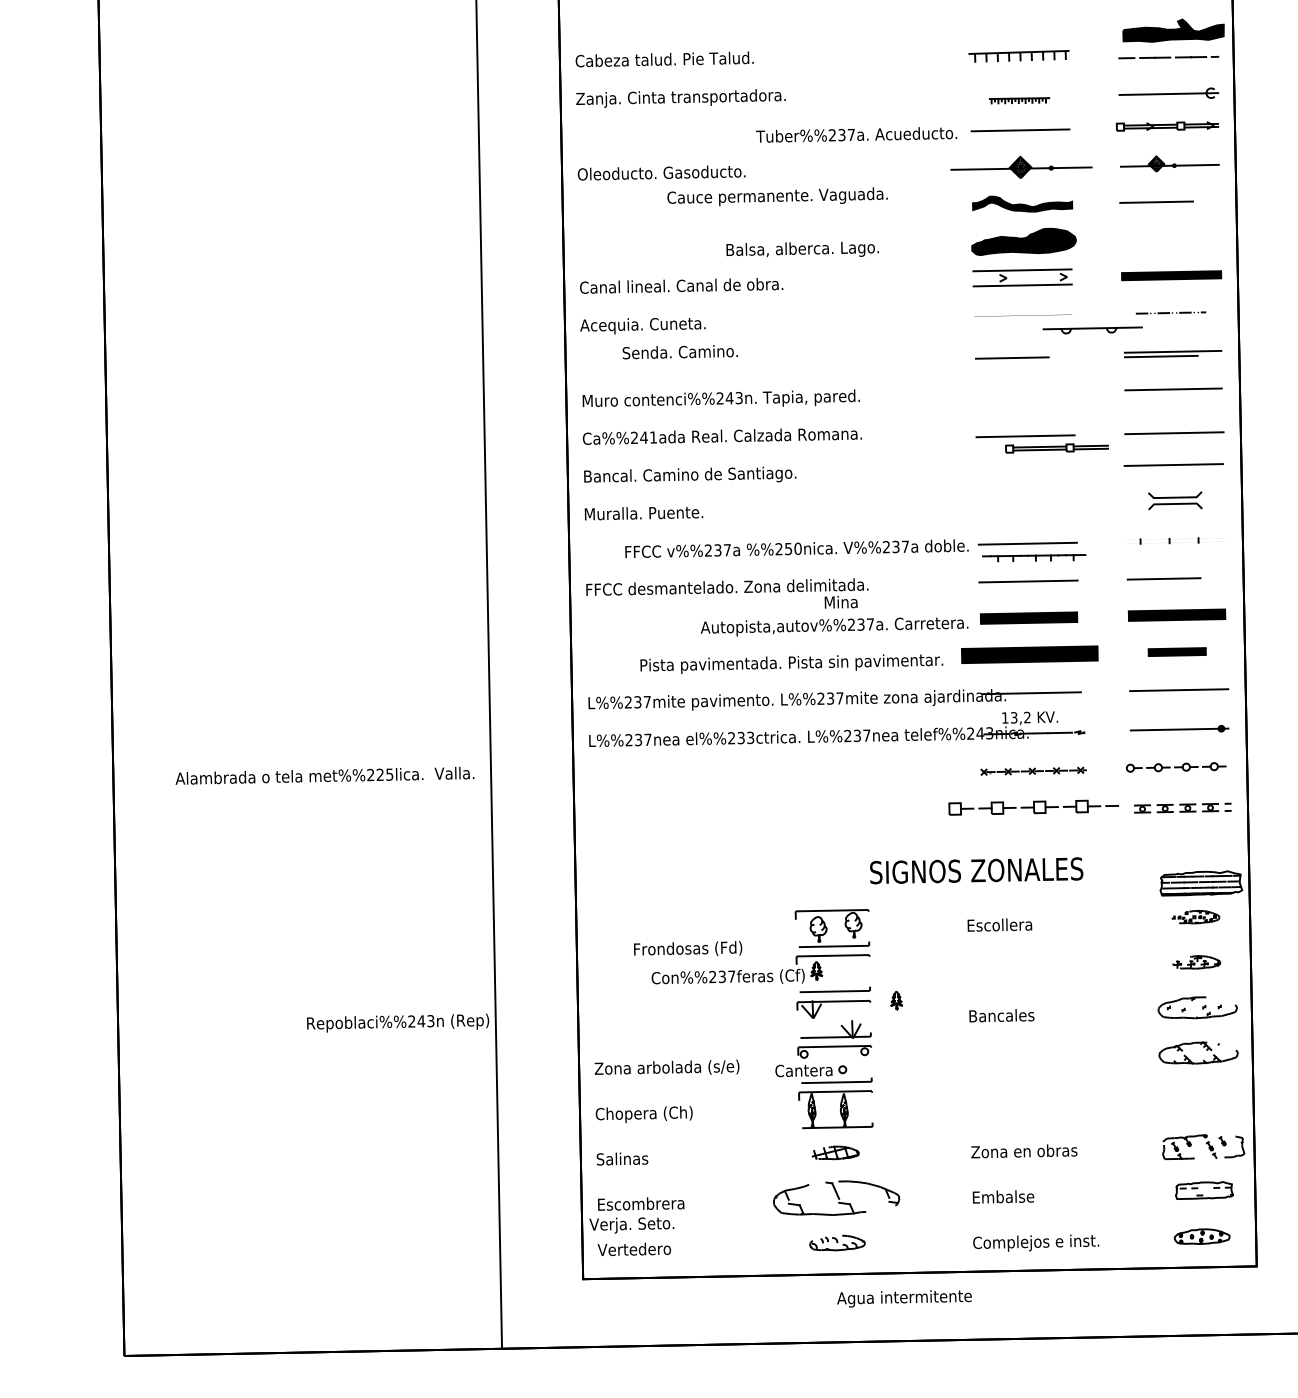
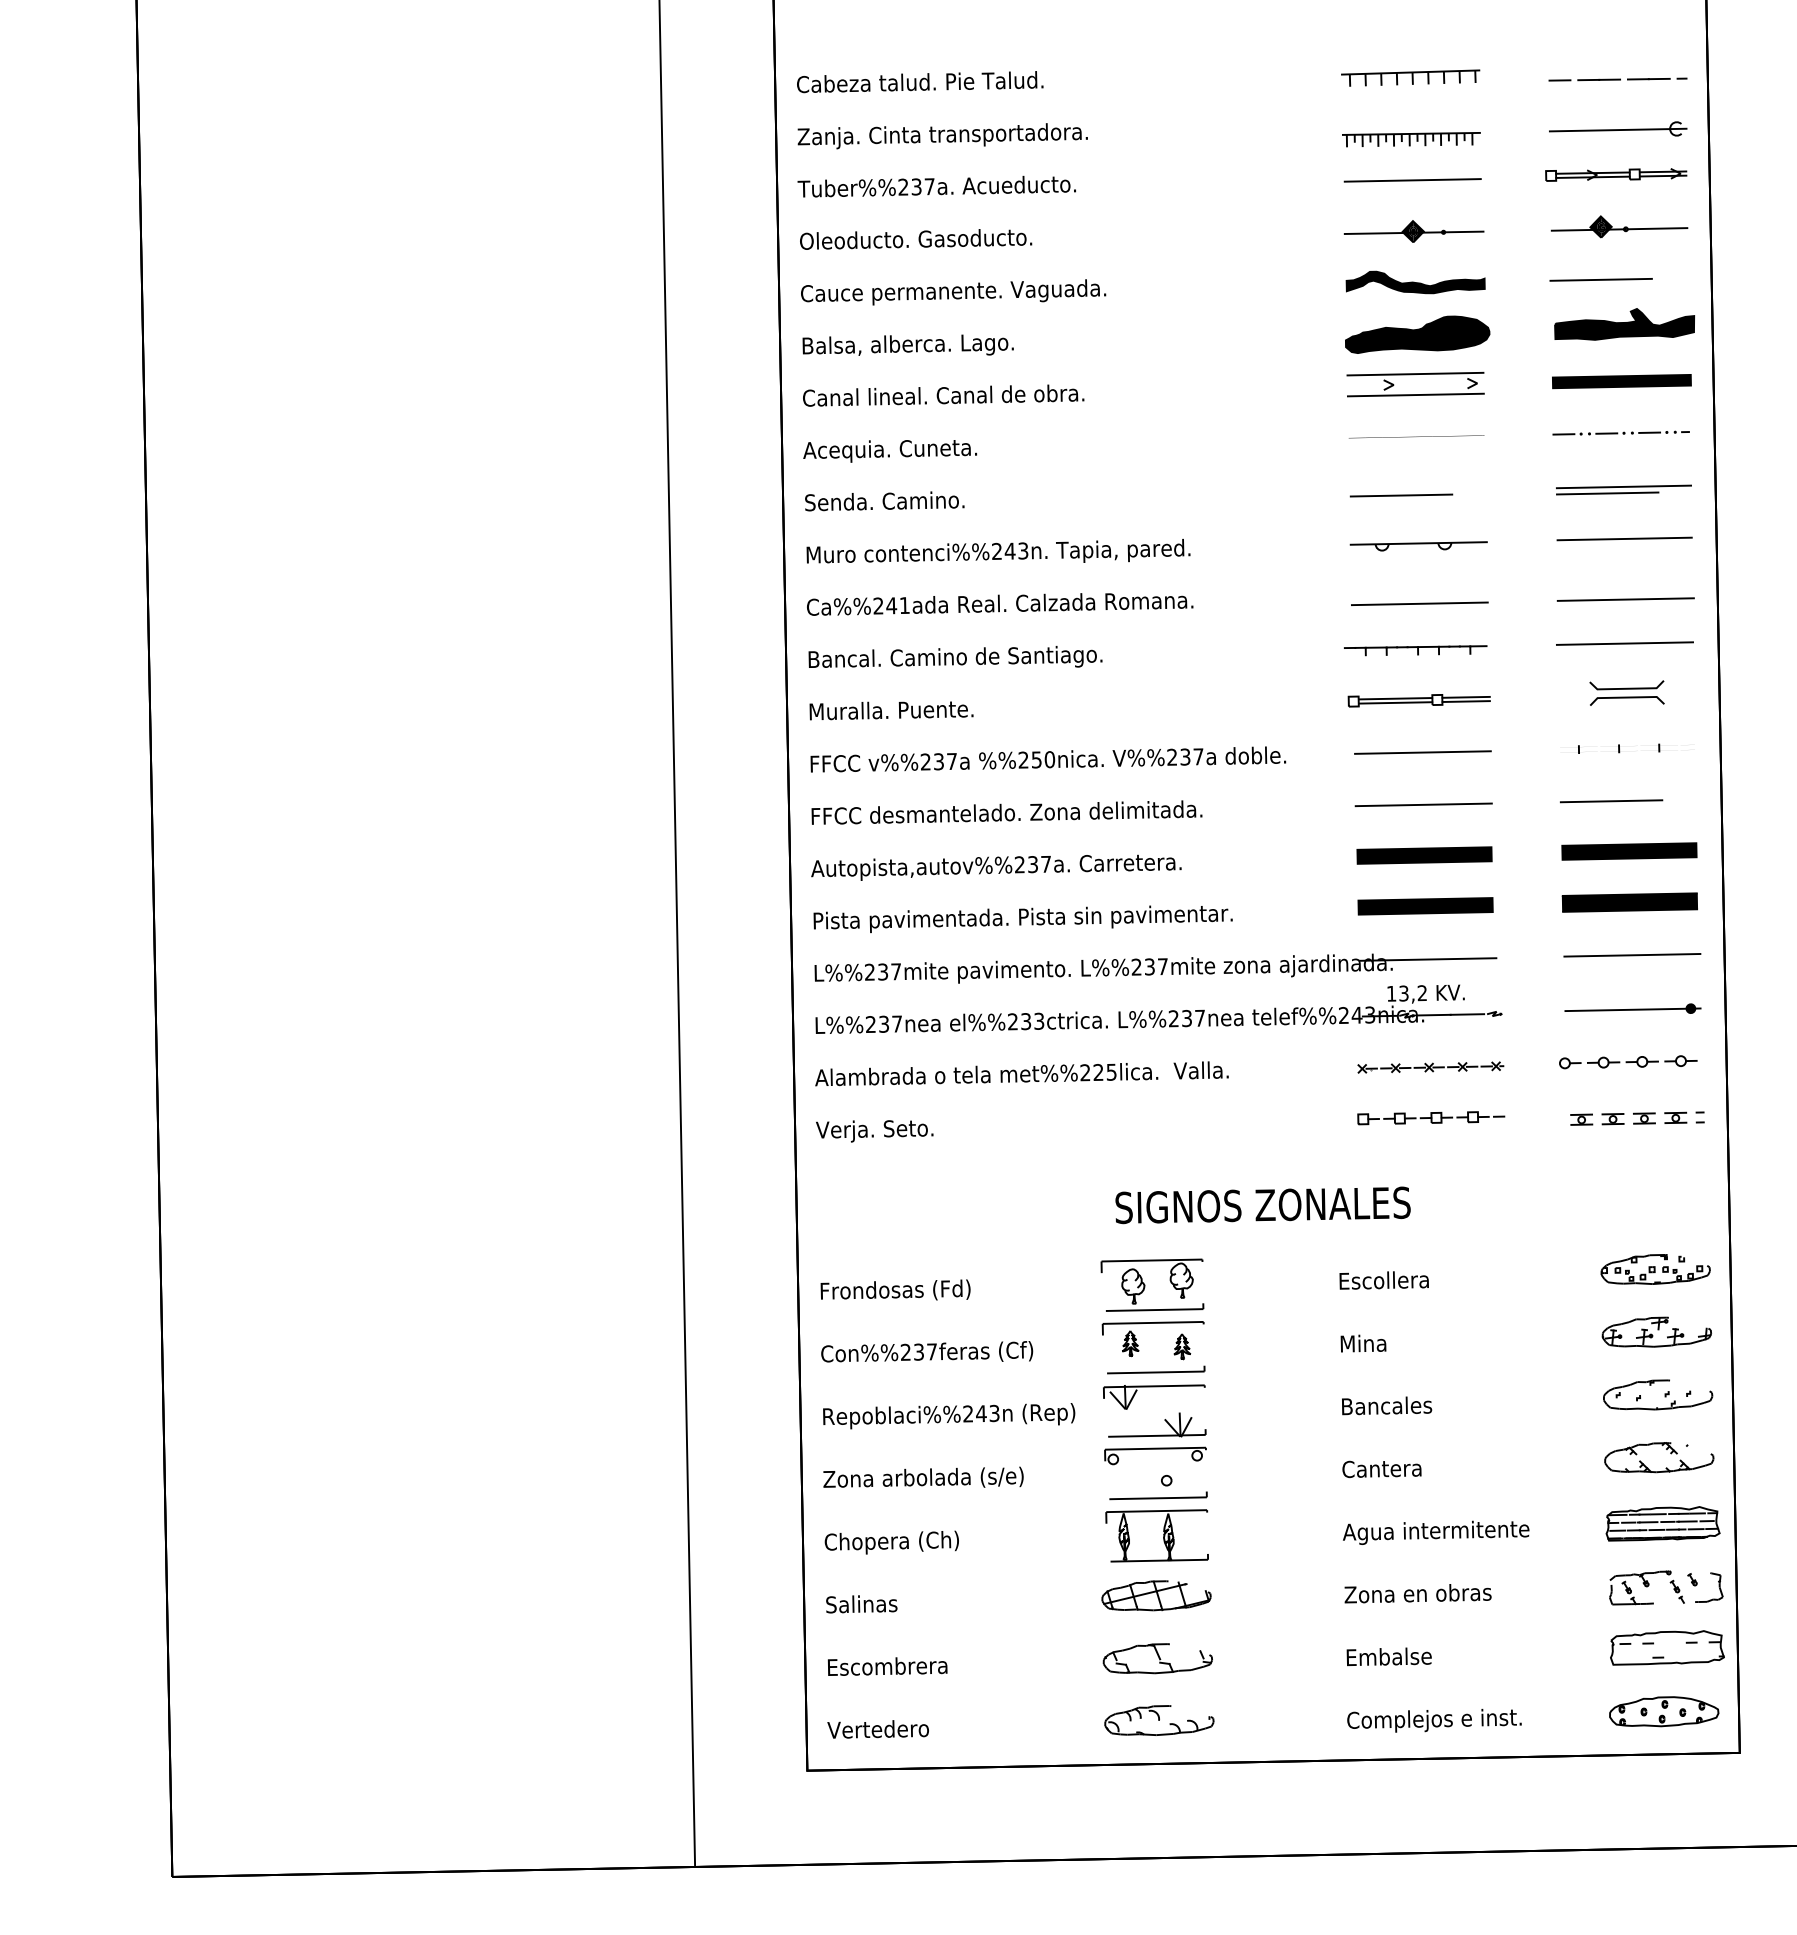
part: (1173, 30) -> (1624, 324), moved
part: (1019, 100) -> (1411, 139), size x1.67
text: (856, 134) -> (936, 186), moved
part: (1021, 167) -> (1413, 231), size x0.71
text: (777, 196) -> (953, 292), moved
text: (802, 248) -> (907, 344), moved
part: (1170, 312) -> (1620, 432), size x1.43
part: (1092, 330) -> (1418, 546), moved
text: (680, 352) -> (884, 501), moved
part: (1056, 448) -> (1418, 700), moved
text: (797, 548) -> (1048, 759), moved
part: (1034, 558) -> (1415, 650), moved
text: (841, 602) -> (1363, 1343), moved
text: (834, 626) -> (996, 867), moved
part: (1177, 652) -> (1629, 902), size x1.67
part: (1029, 654) -> (1425, 906), size x0.71
text: (791, 664) -> (1022, 919), moved
text: (324, 775) -> (1021, 1073), moved
part: (1034, 808) -> (1431, 1118), size x0.62
text: (976, 870) -> (1262, 1205), moved
part: (1200, 883) -> (1662, 1523), moved
part: (1195, 917) -> (1655, 1269), size x1.67
text: (688, 948) -> (895, 1289), moved
part: (1196, 961) -> (1656, 1331), size x1.67
text: (728, 976) -> (927, 1351), moved
part: (896, 1000) -> (1182, 1346), moved
text: (398, 1023) -> (949, 1416), moved
text: (803, 1071) -> (1381, 1469), moved
part: (835, 1152) -> (1156, 1595), size x1.67
part: (1204, 1190) -> (1667, 1647), size x1.43
part: (836, 1198) -> (1157, 1658), size x0.62
text: (631, 1225) -> (874, 1131), moved
part: (1202, 1236) -> (1664, 1711), size x1.43
part: (837, 1242) -> (1159, 1720), size x1.43
text: (904, 1298) -> (1436, 1532), moved

